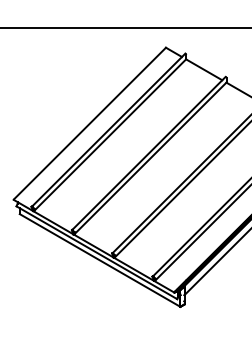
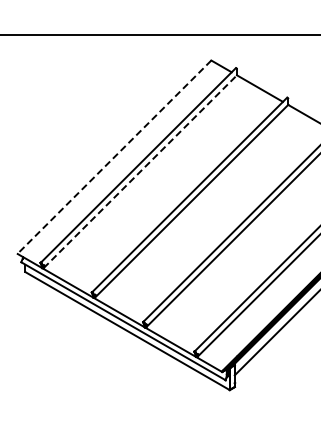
line: (89, 123) -> (114, 156), solid -> dashed
line: (110, 135) -> (140, 171), solid -> dashed

